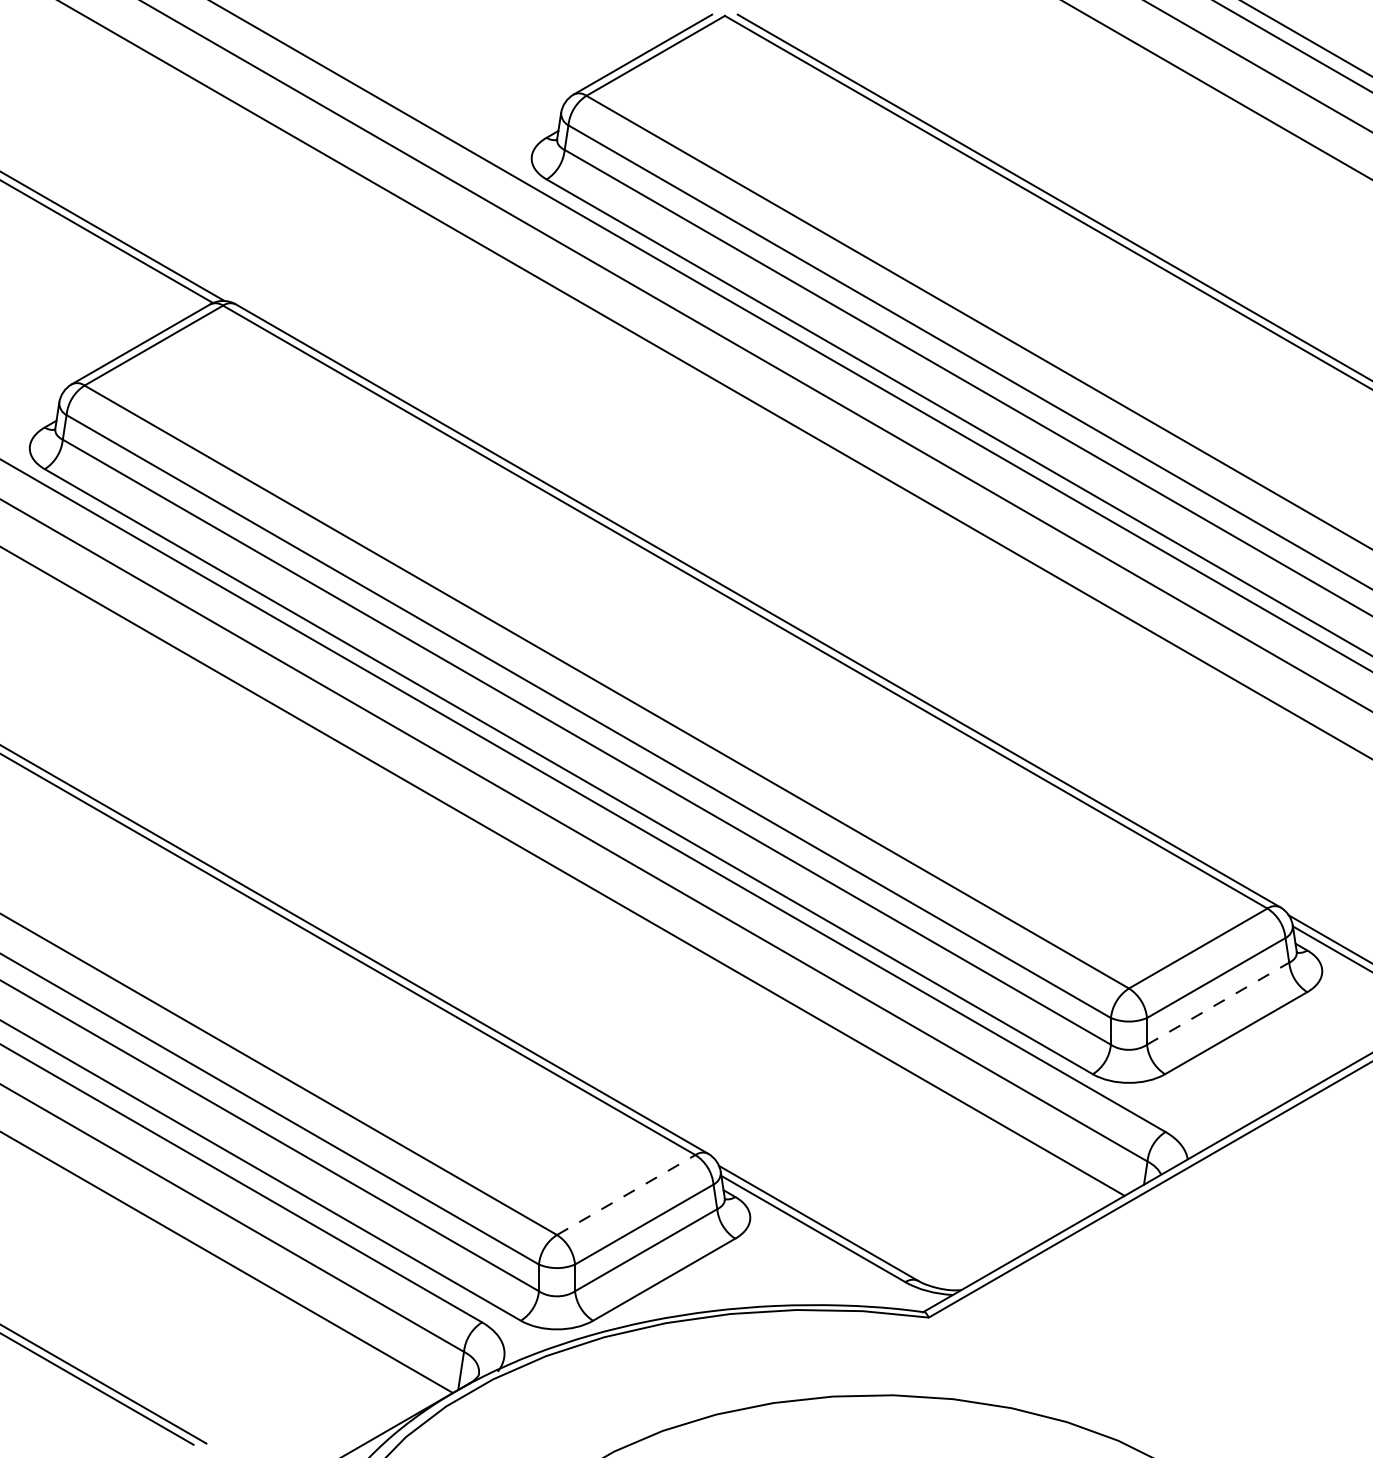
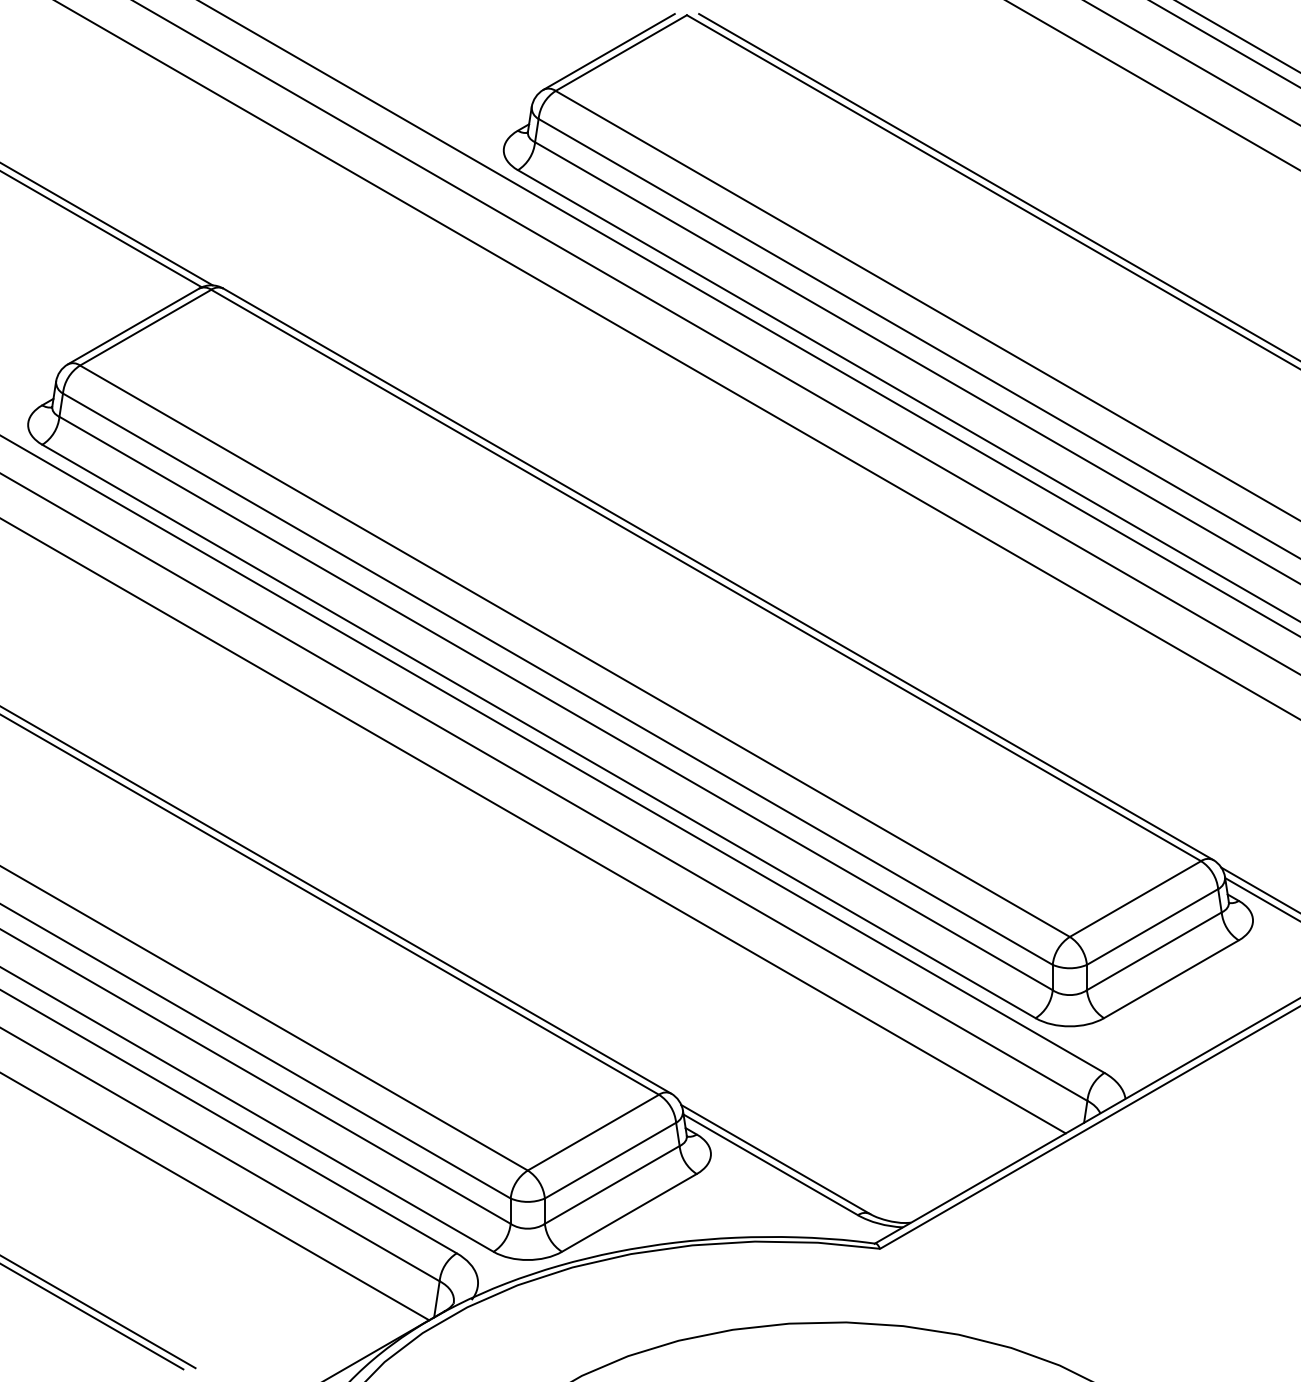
line: (1218, 1003) -> (1154, 951), dashed -> solid
line: (626, 1194) -> (593, 1132), dashed -> solid

